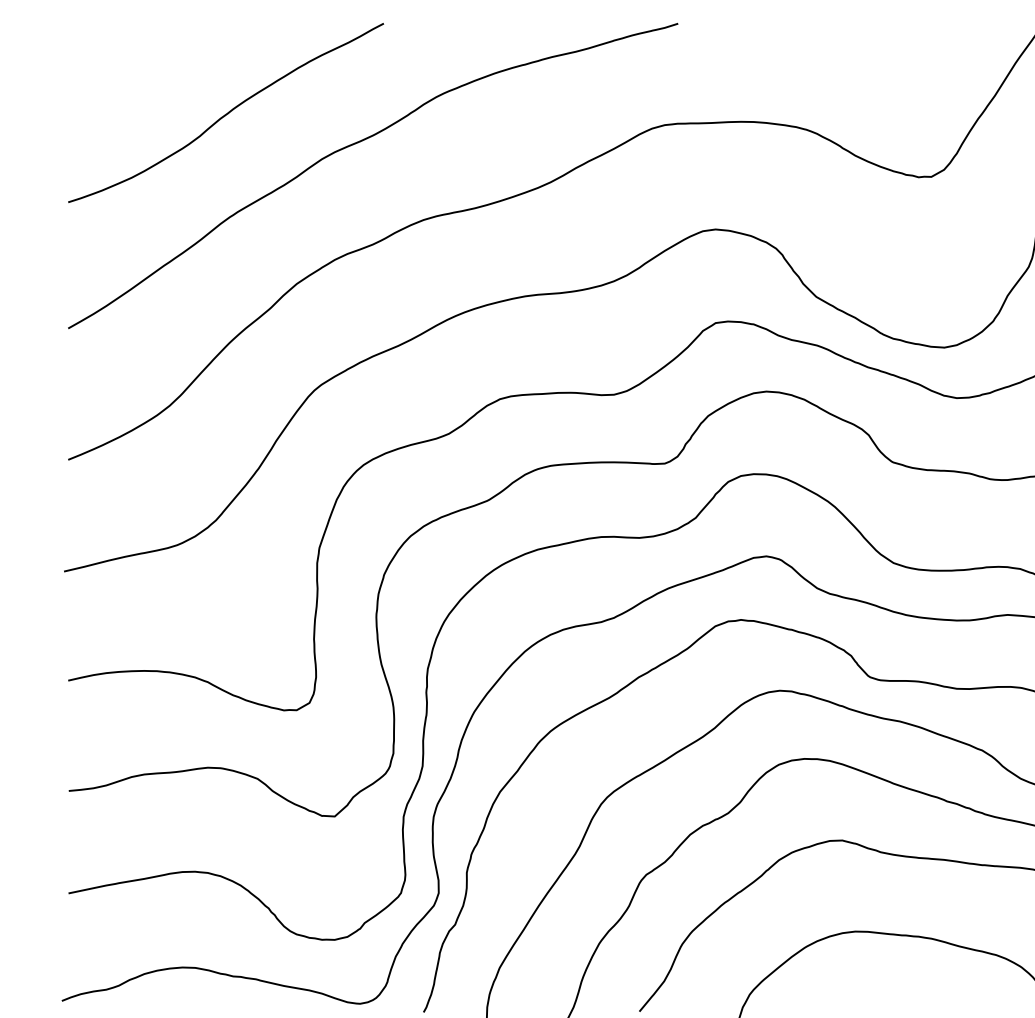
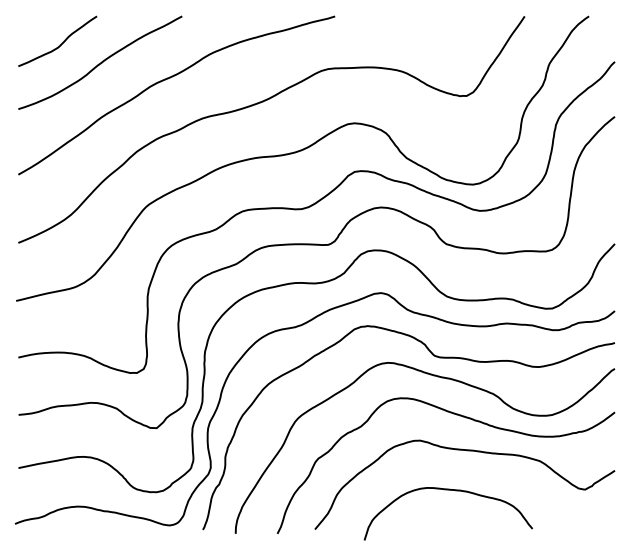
curve: (151, 75) -> (61, 43), added

